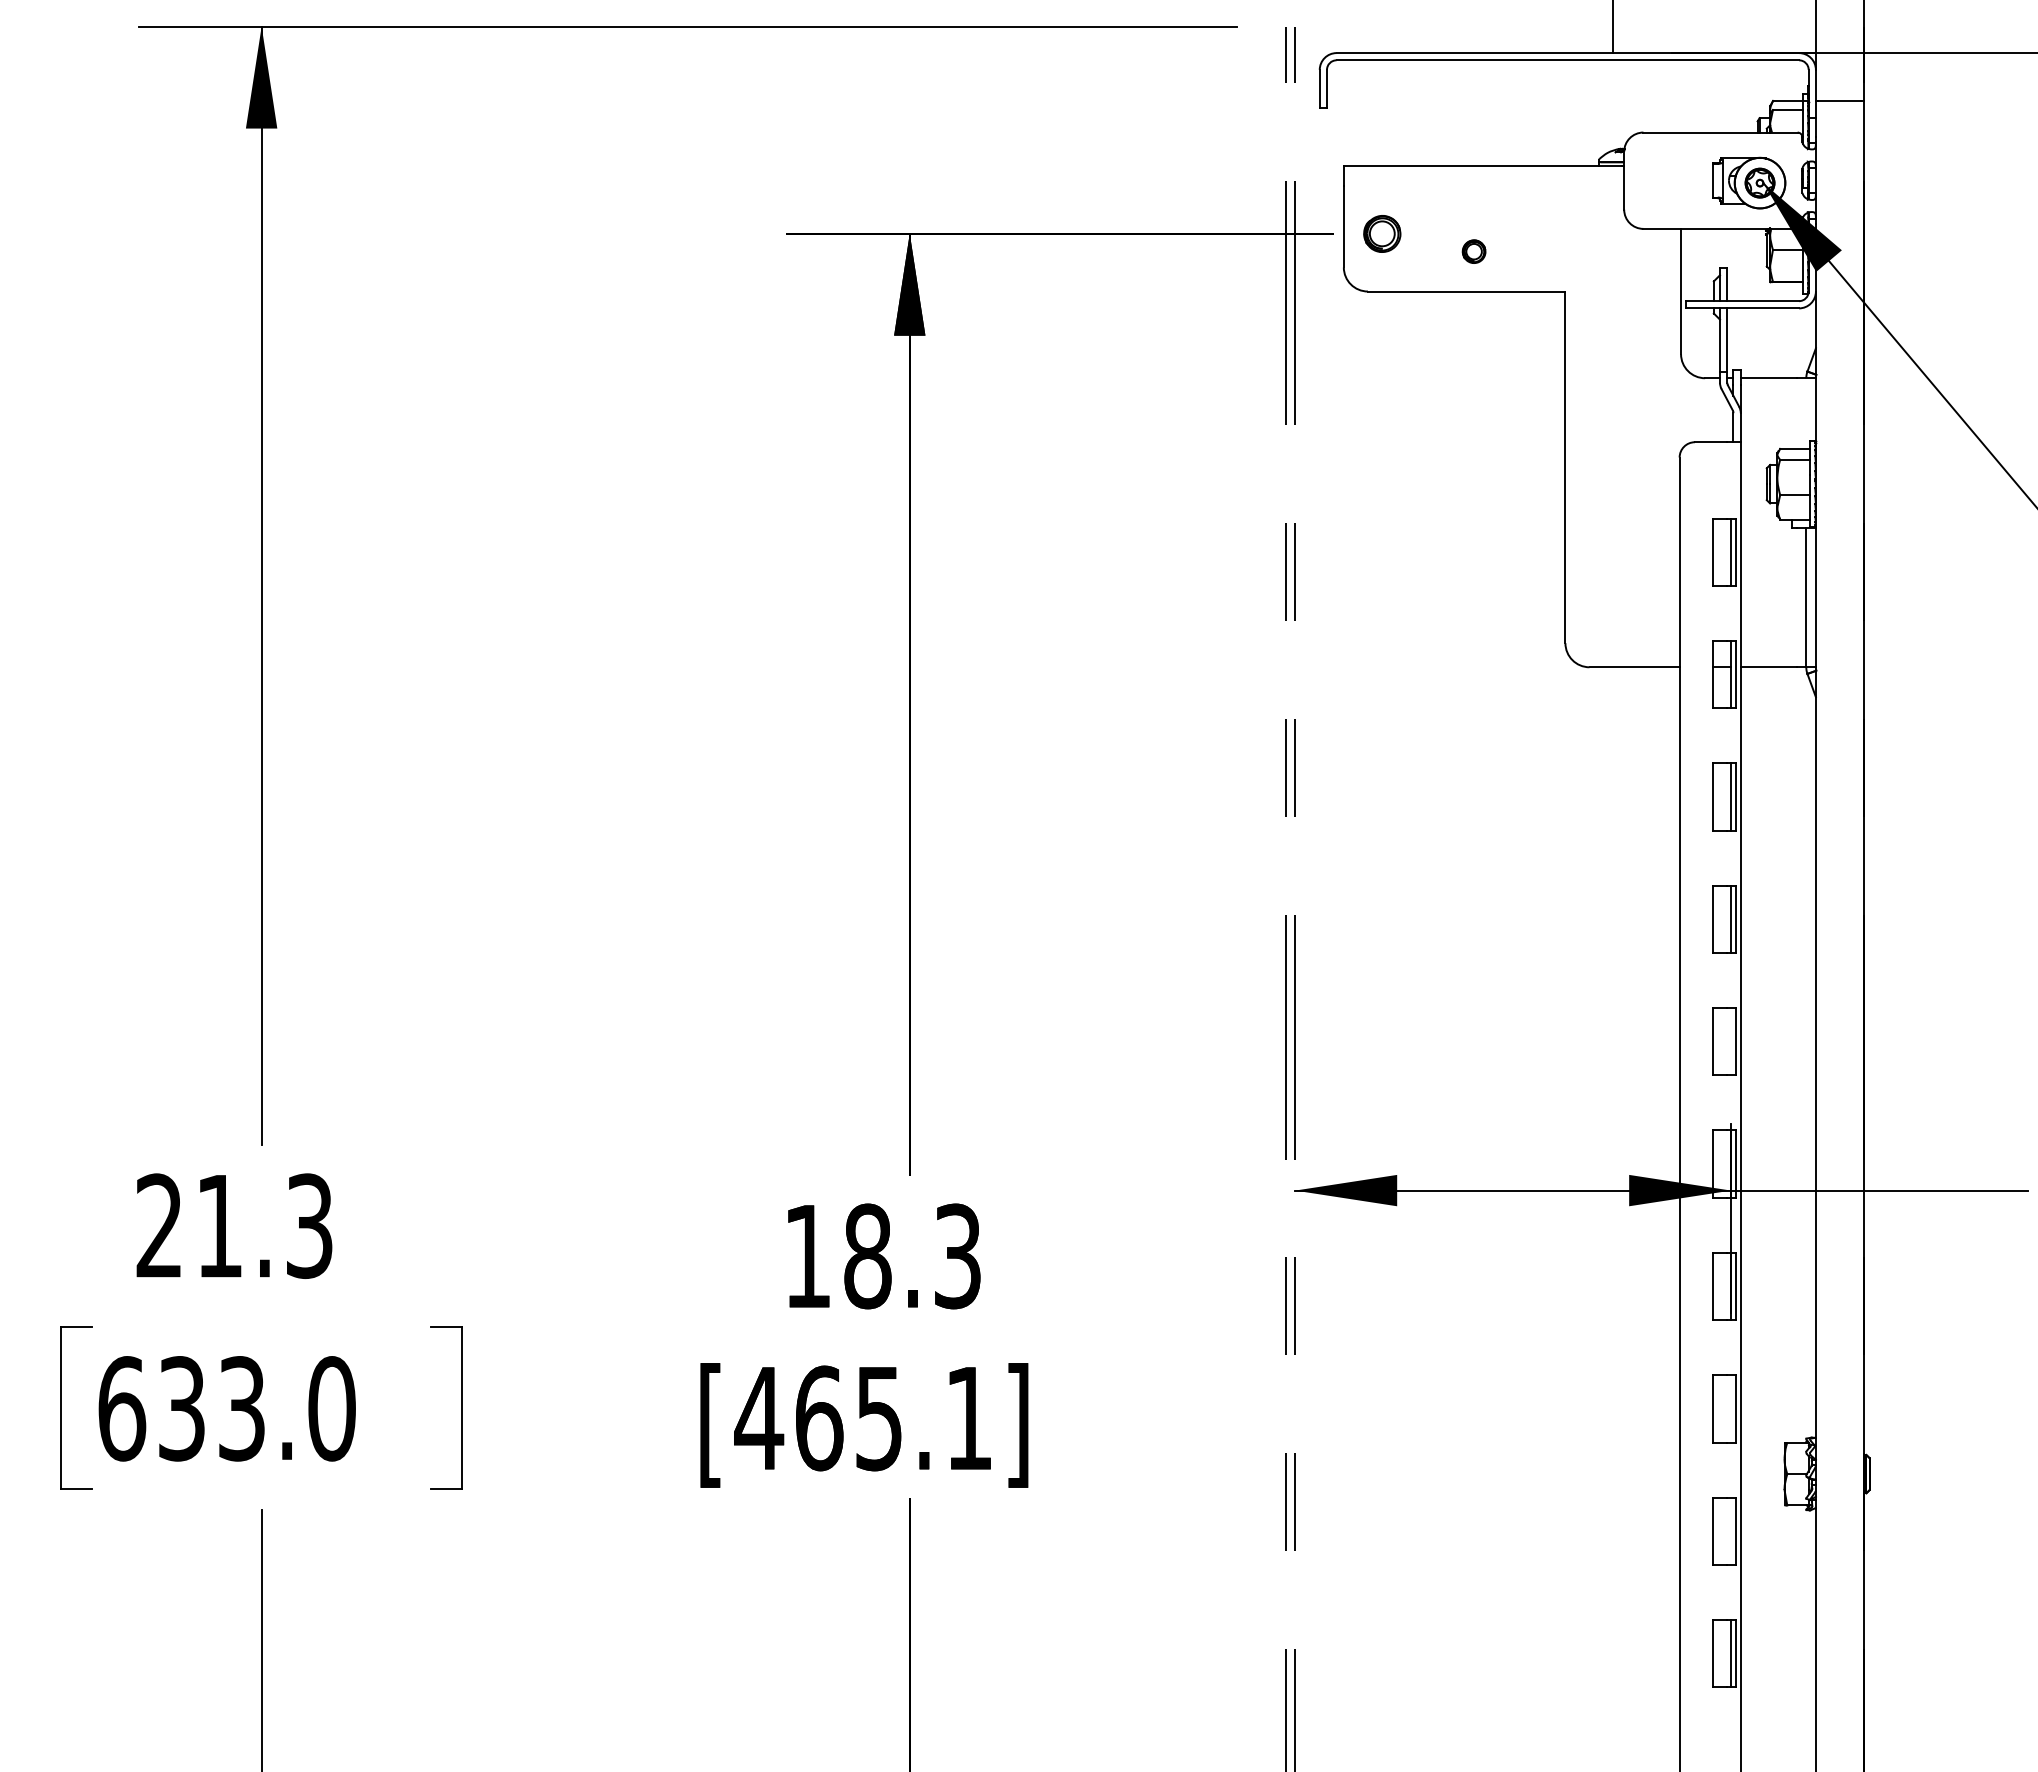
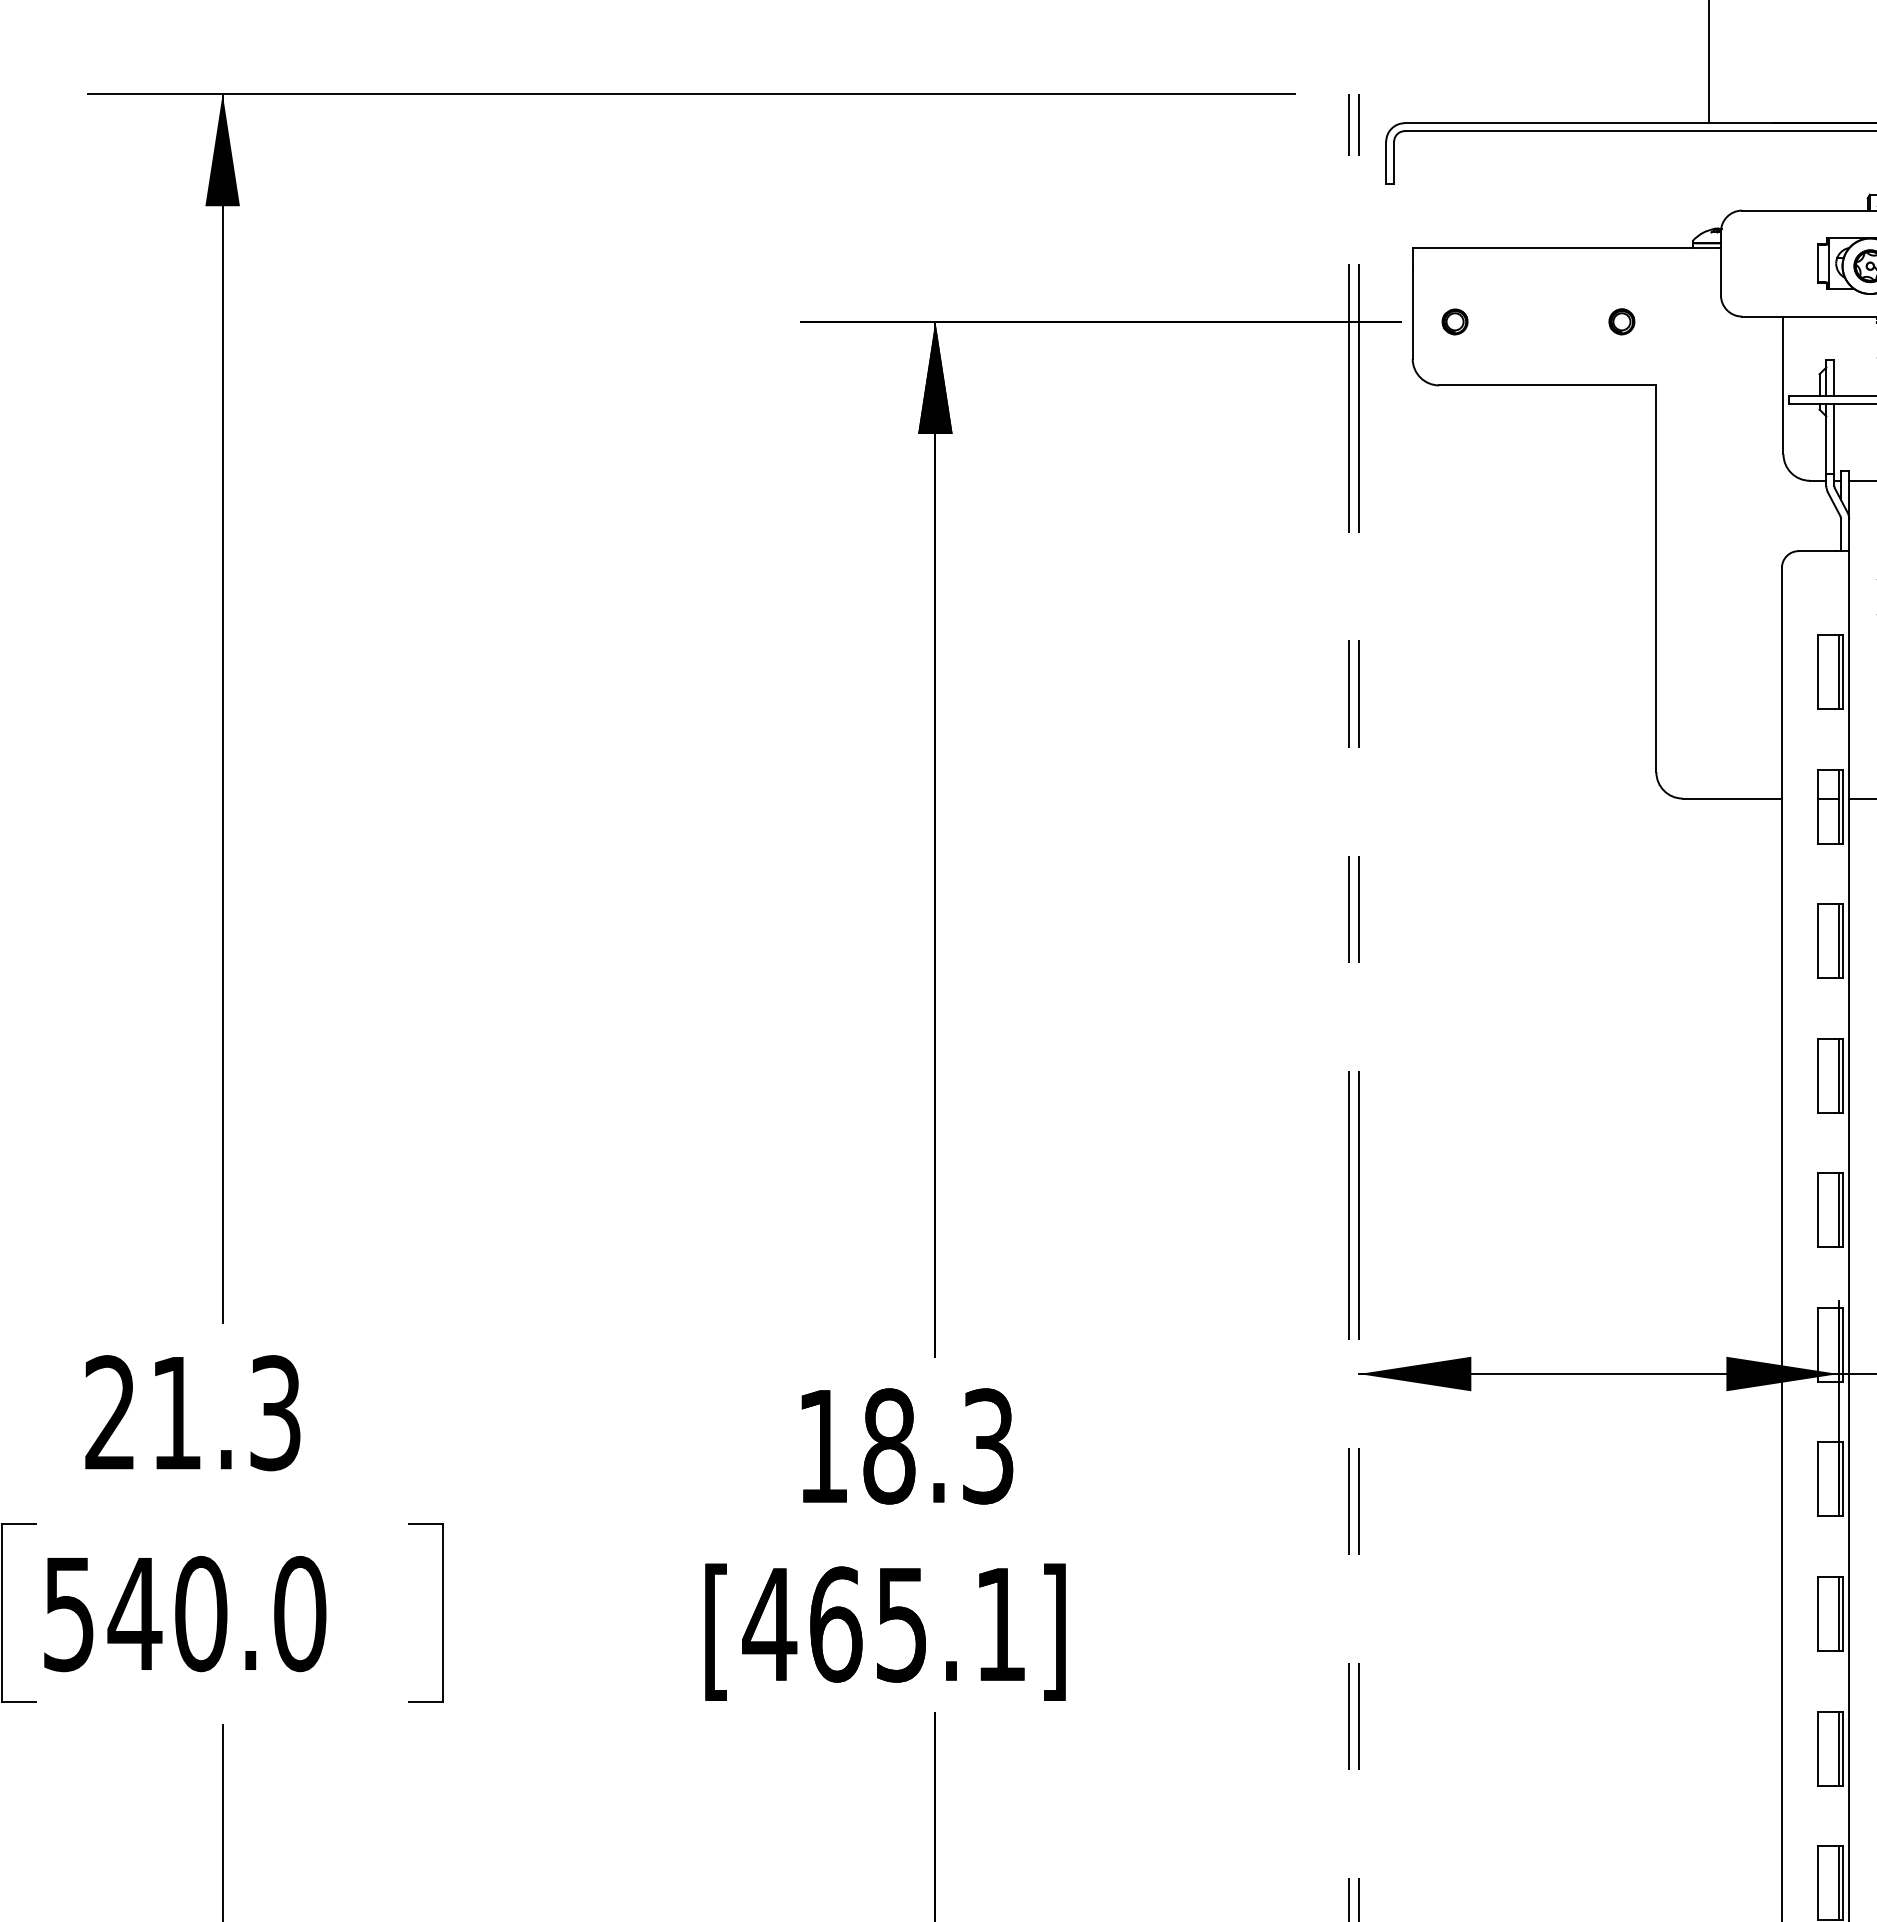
part: (1382, 233) -> (1455, 321), size x0.62
part: (1473, 251) -> (1621, 321), moved
line: (1731, 1041) -> (1838, 1210), added
text: (181, 1408) -> (134, 1613), 633.0 -> 540.0
line: (1731, 1408) -> (1838, 1613), added
line: (1731, 1530) -> (1838, 1747), added

